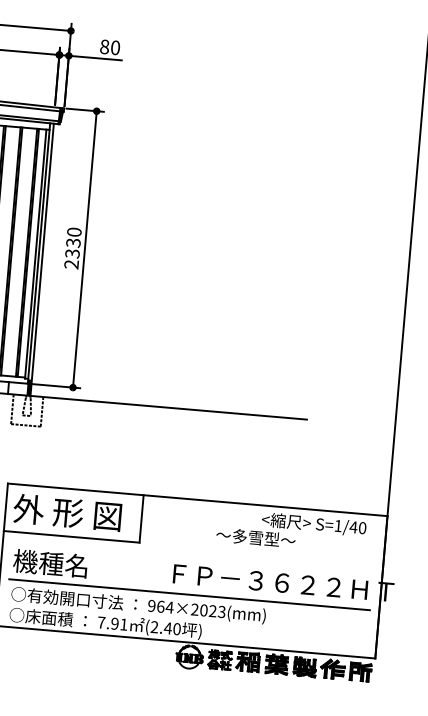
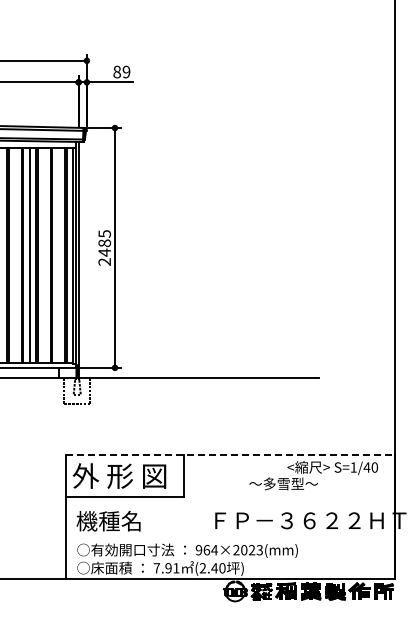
text: (115, 47) -> (126, 71), 80 -> 89
text: (73, 243) -> (104, 243), 2330 -> 2485
line: (197, 499) -> (230, 455), solid -> dashed
line: (189, 594) -> (230, 537), removed

